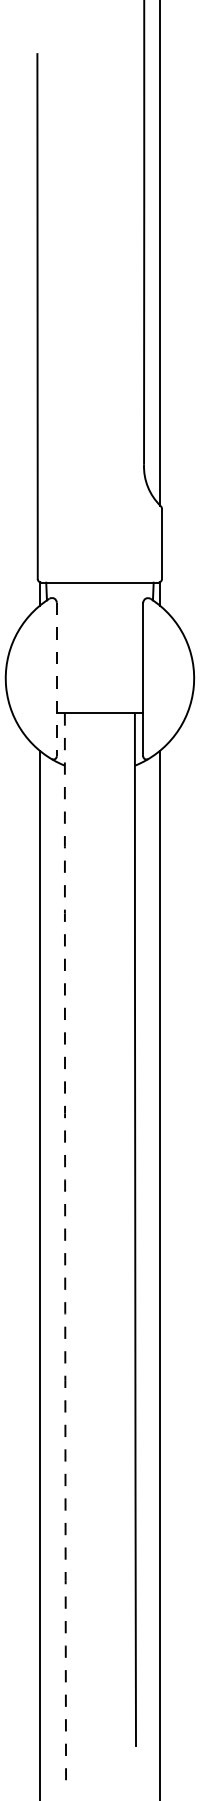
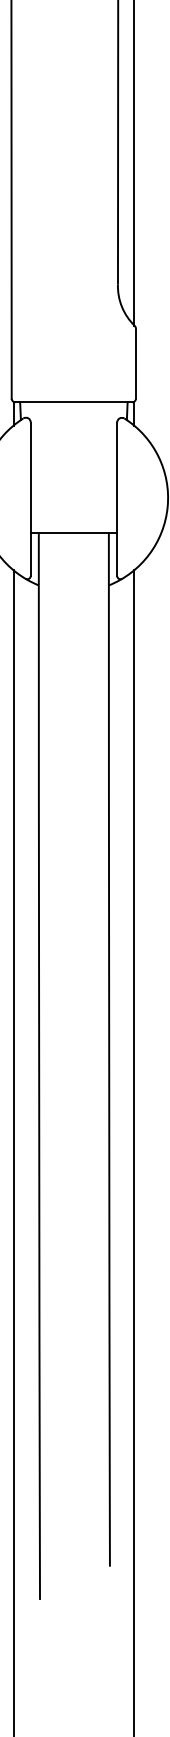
line: (56, 679) -> (30, 499), dashed -> solid
arc: (65, 1246) -> (39, 1066), dashed -> solid

